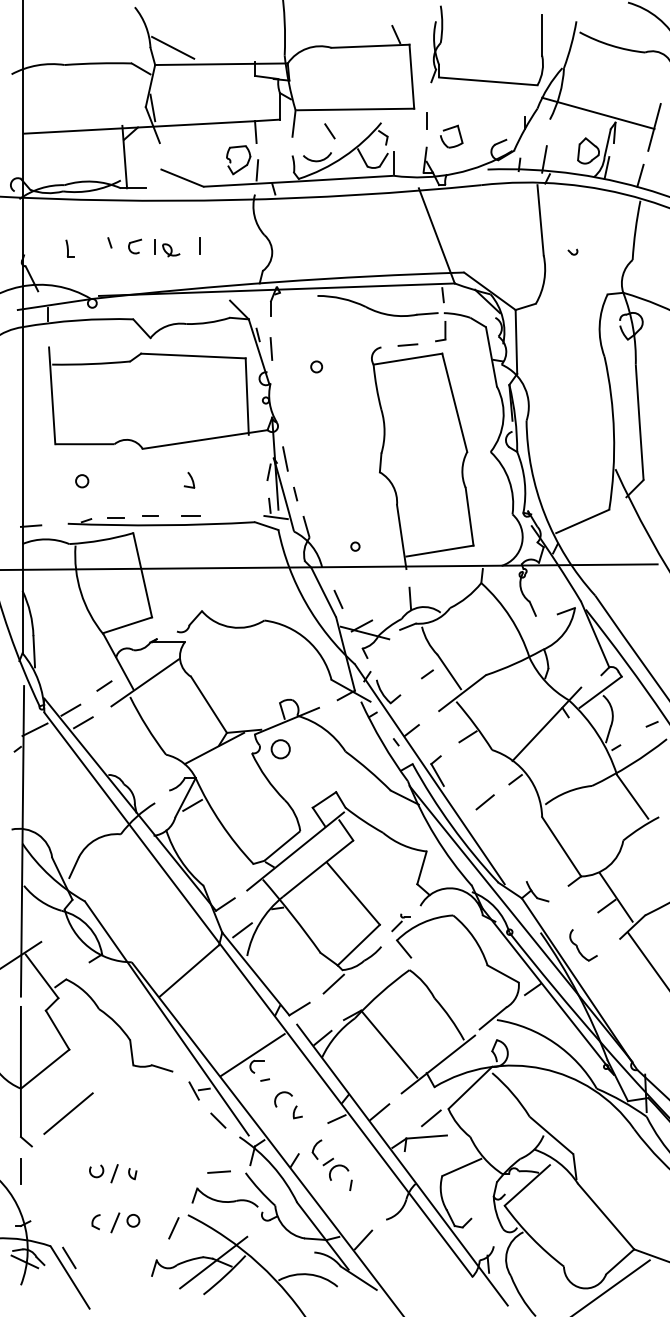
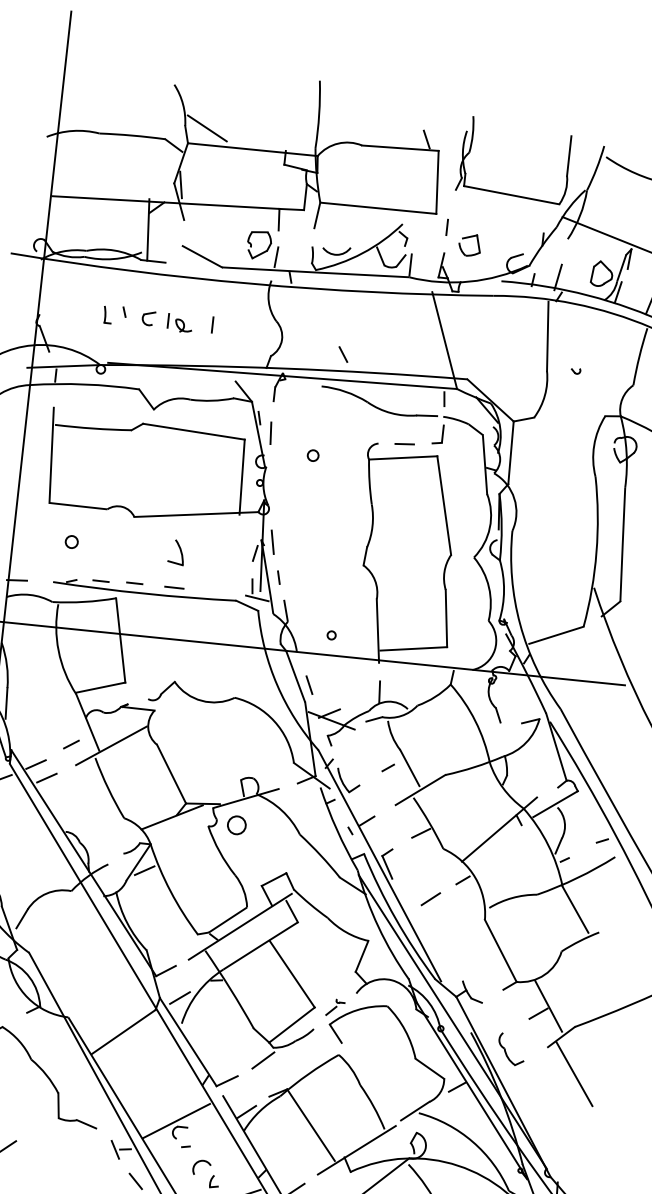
line: (329, 131) -> (342, 354), moved
part: (69, 248) -> (107, 314), moved
part: (189, 480) -> (176, 552), size x1.6

